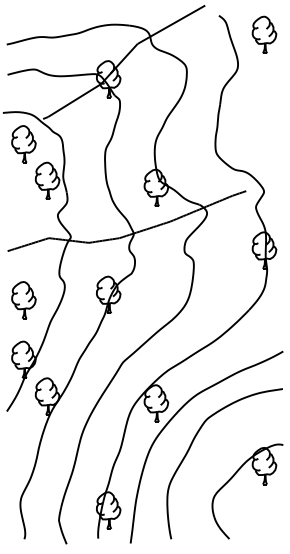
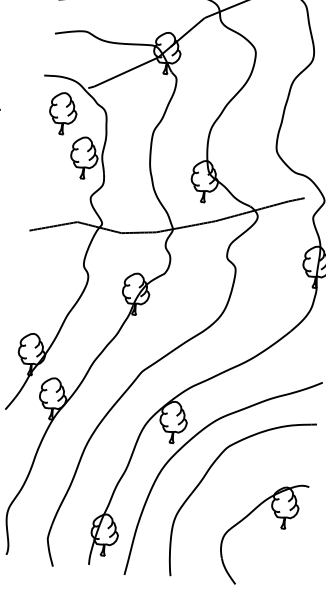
part: (23, 300) -> (40, 288), removed

